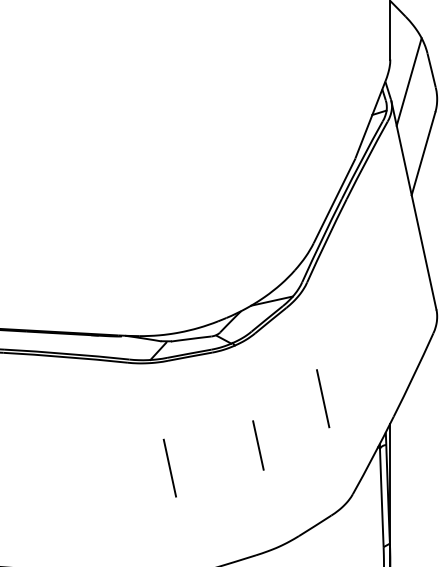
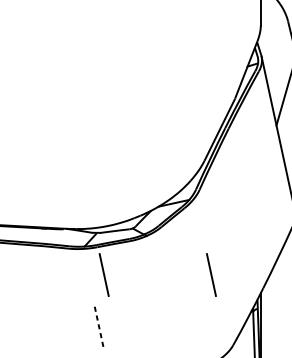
line: (408, 81) -> (274, 42), removed
line: (177, 398) -> (104, 274), added
line: (258, 445) -> (163, 309), removed
line: (169, 467) -> (98, 325), solid -> dashed

